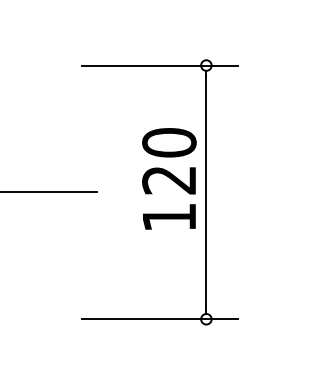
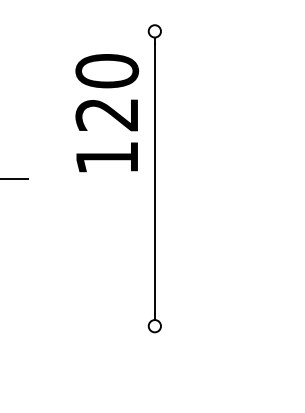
line: (160, 65) -> (101, 31), removed
text: (169, 178) -> (107, 112), moved
line: (160, 319) -> (101, 326), removed

